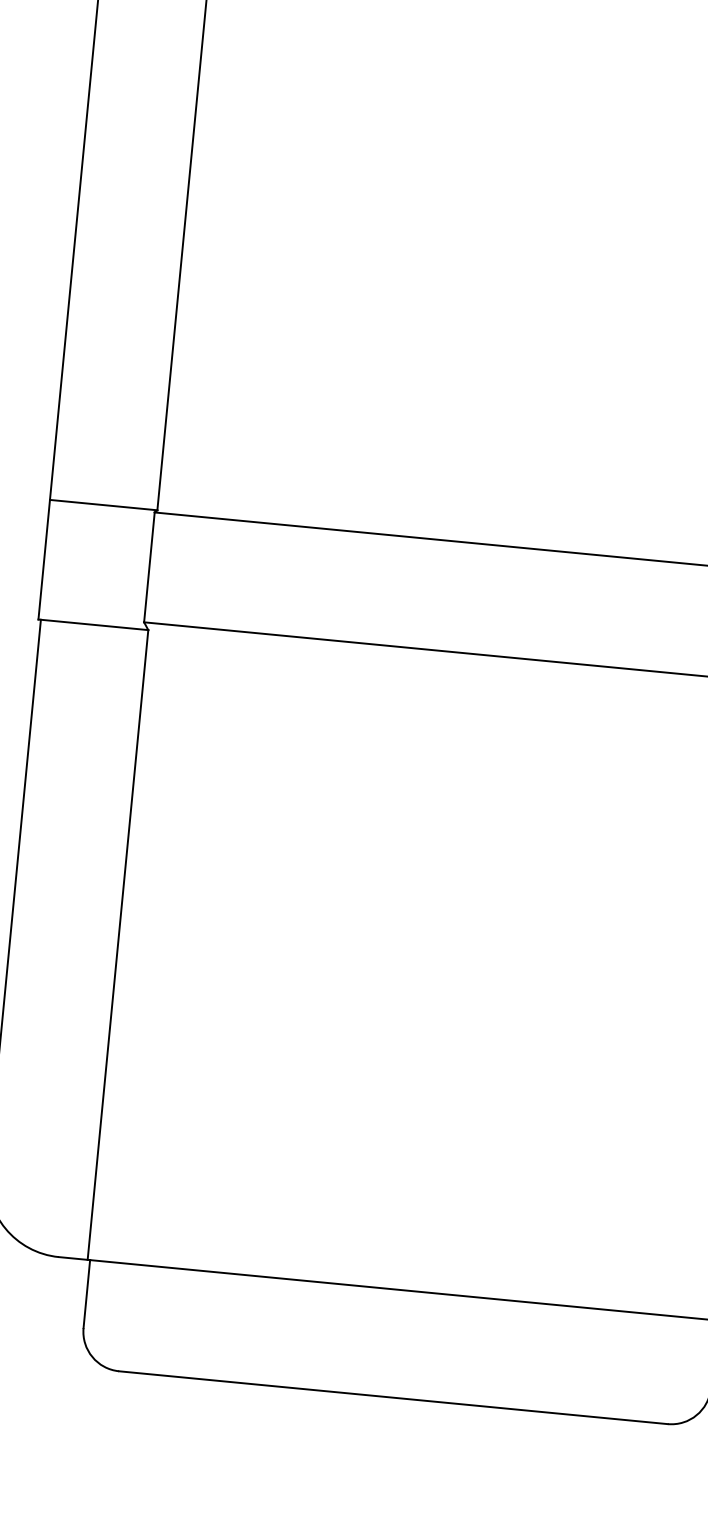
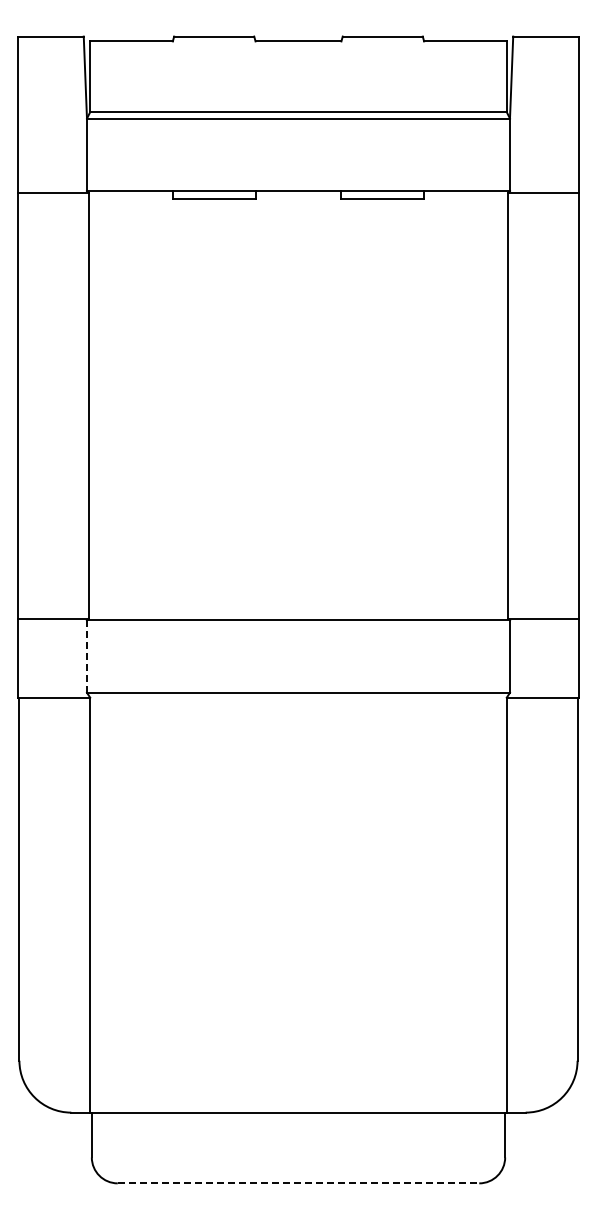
line: (148, 568) -> (86, 657), solid -> dashed
line: (393, 1397) -> (298, 1183), solid -> dashed

